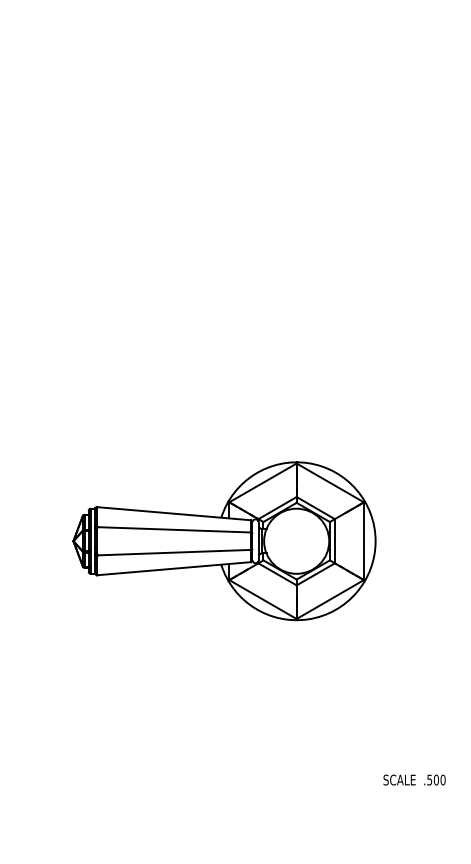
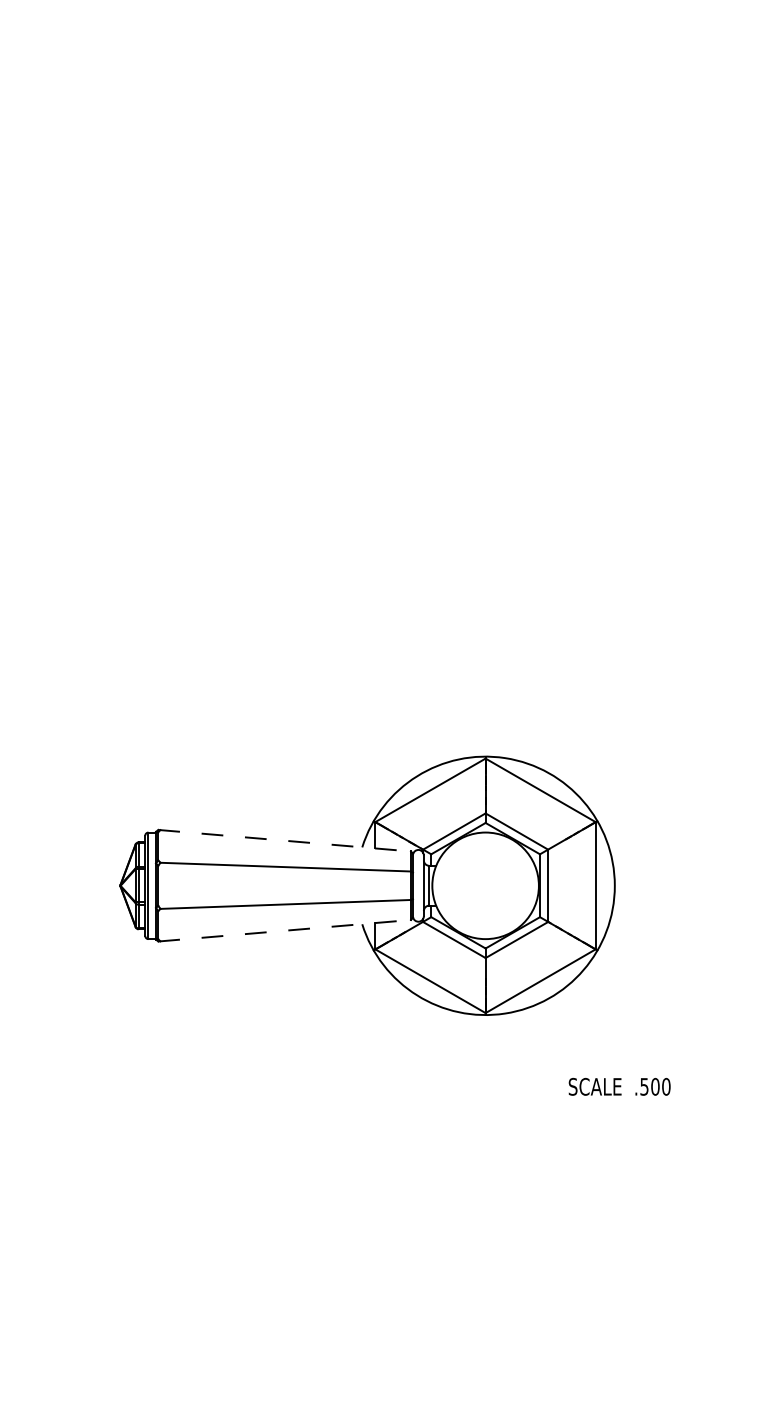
line: (174, 513) -> (285, 840), solid -> dashed
line: (174, 568) -> (285, 930), solid -> dashed
text: (414, 779) -> (619, 1085), moved

